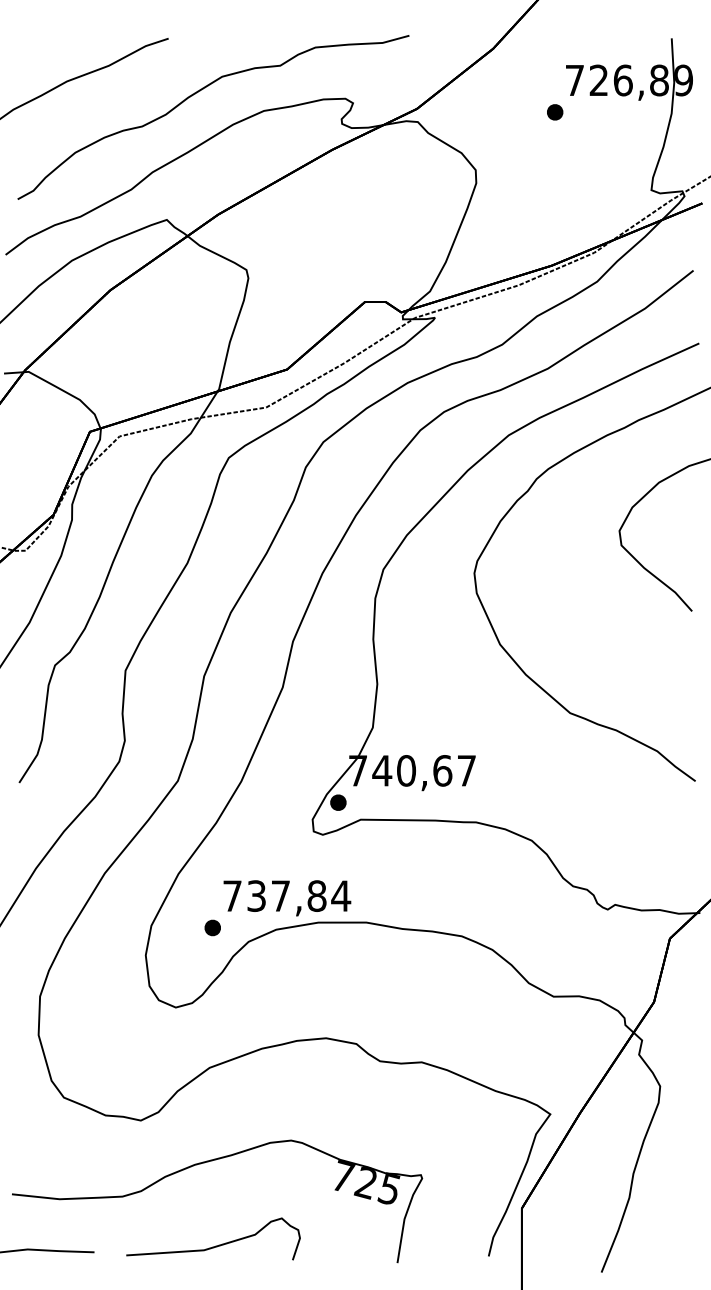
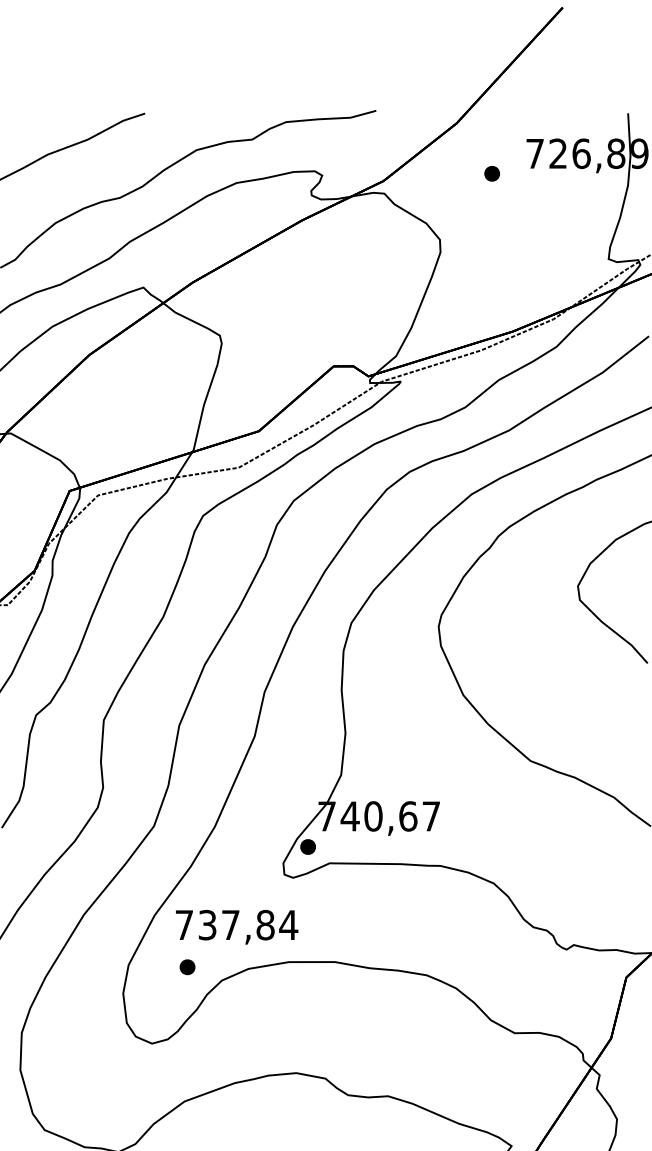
part: (555, 112) -> (492, 173), moved
text: (287, 898) -> (237, 927), moved

